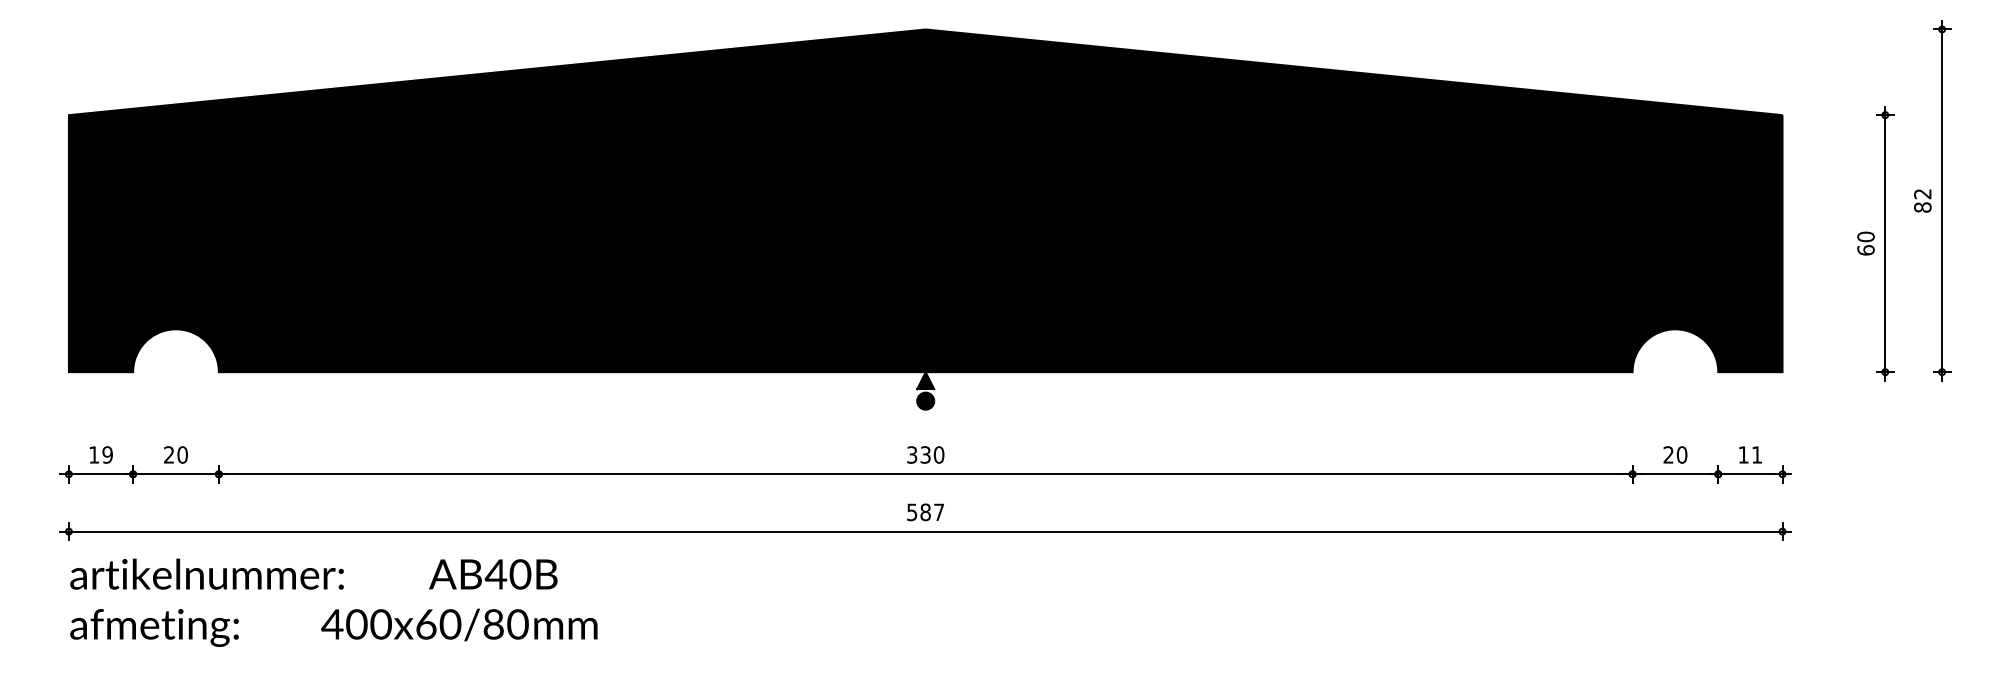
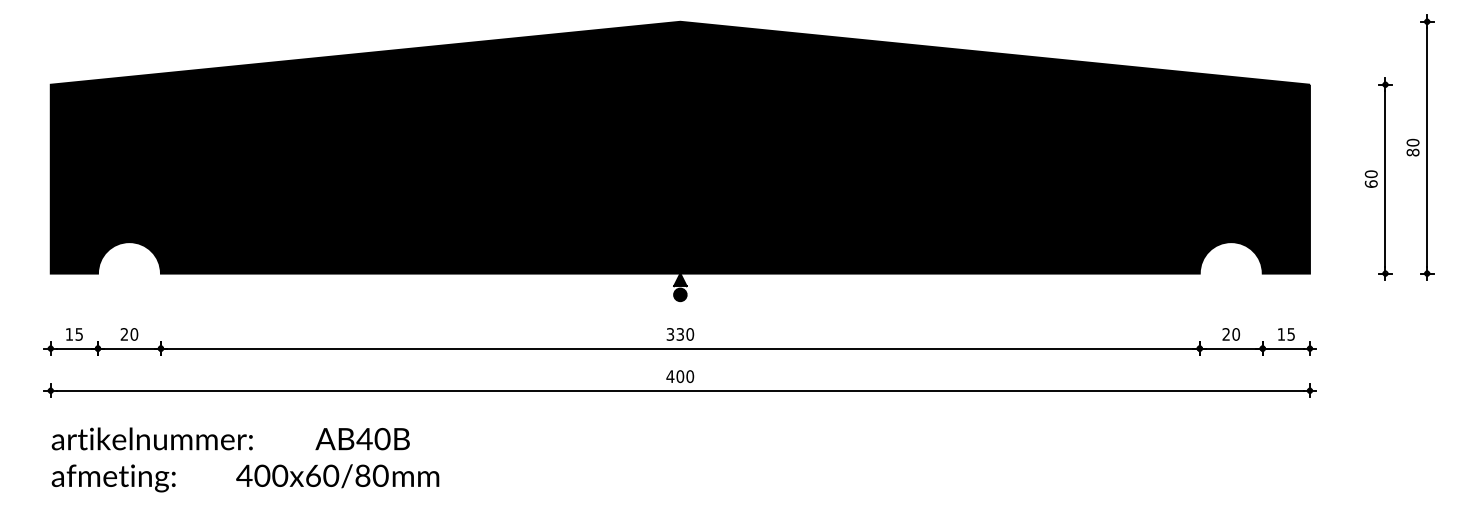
text: (1922, 193) -> (1412, 142), 82 -> 80
text: (107, 454) -> (79, 334), 19 -> 15
text: (1756, 454) -> (1290, 334), 11 -> 15
text: (925, 512) -> (680, 376), 587 -> 400
text: (333, 602) -> (245, 459), moved

